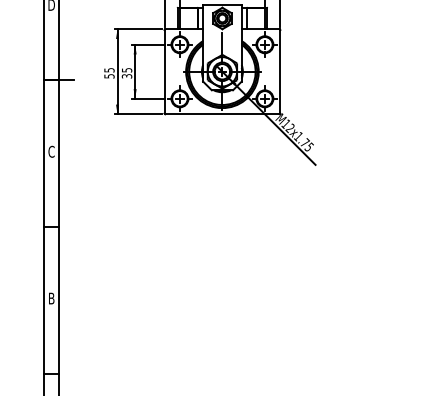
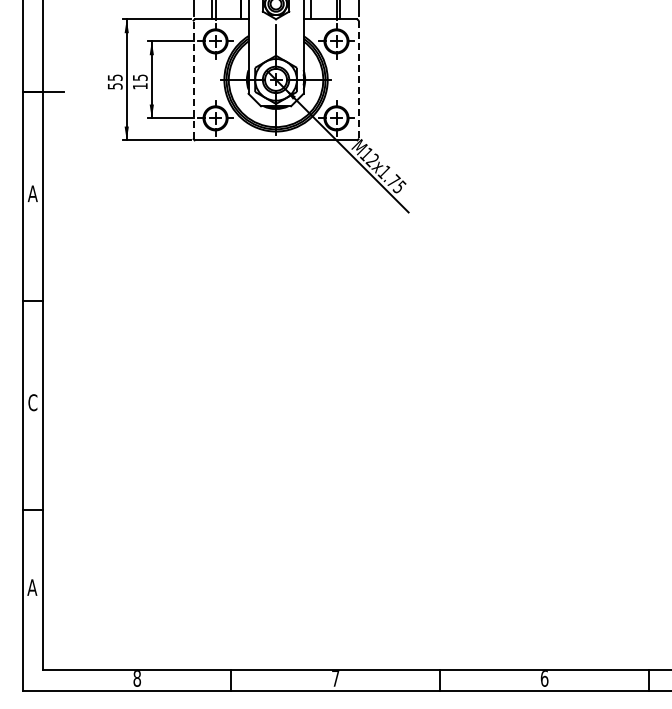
line: (164, 71) -> (193, 79), solid -> dashed
line: (280, 72) -> (358, 80), solid -> dashed
text: (126, 76) -> (139, 86), 35 -> 15
text: (51, 151) -> (32, 193), C -> A
text: (51, 298) -> (32, 402), B -> C

